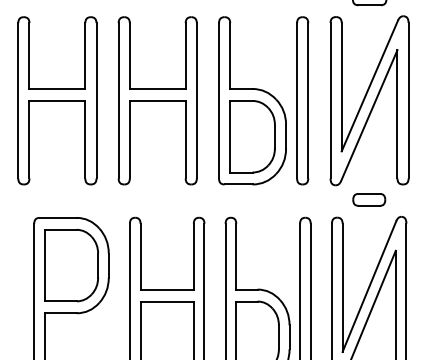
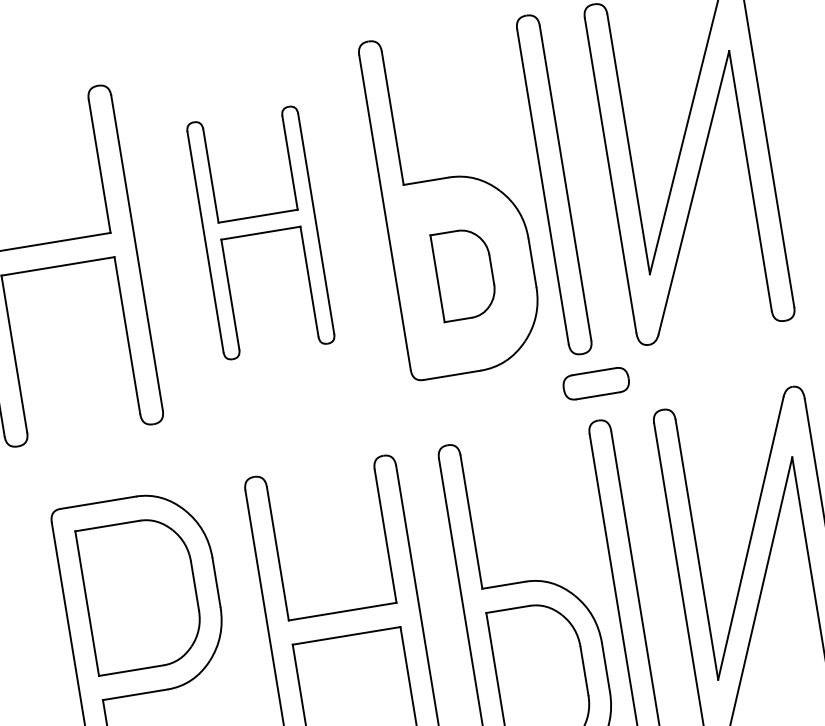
part: (157, 100) -> (260, 232), size x0.7
part: (252, 136) -> (464, 273), size x0.6
part: (369, 199) -> (596, 382), moved

